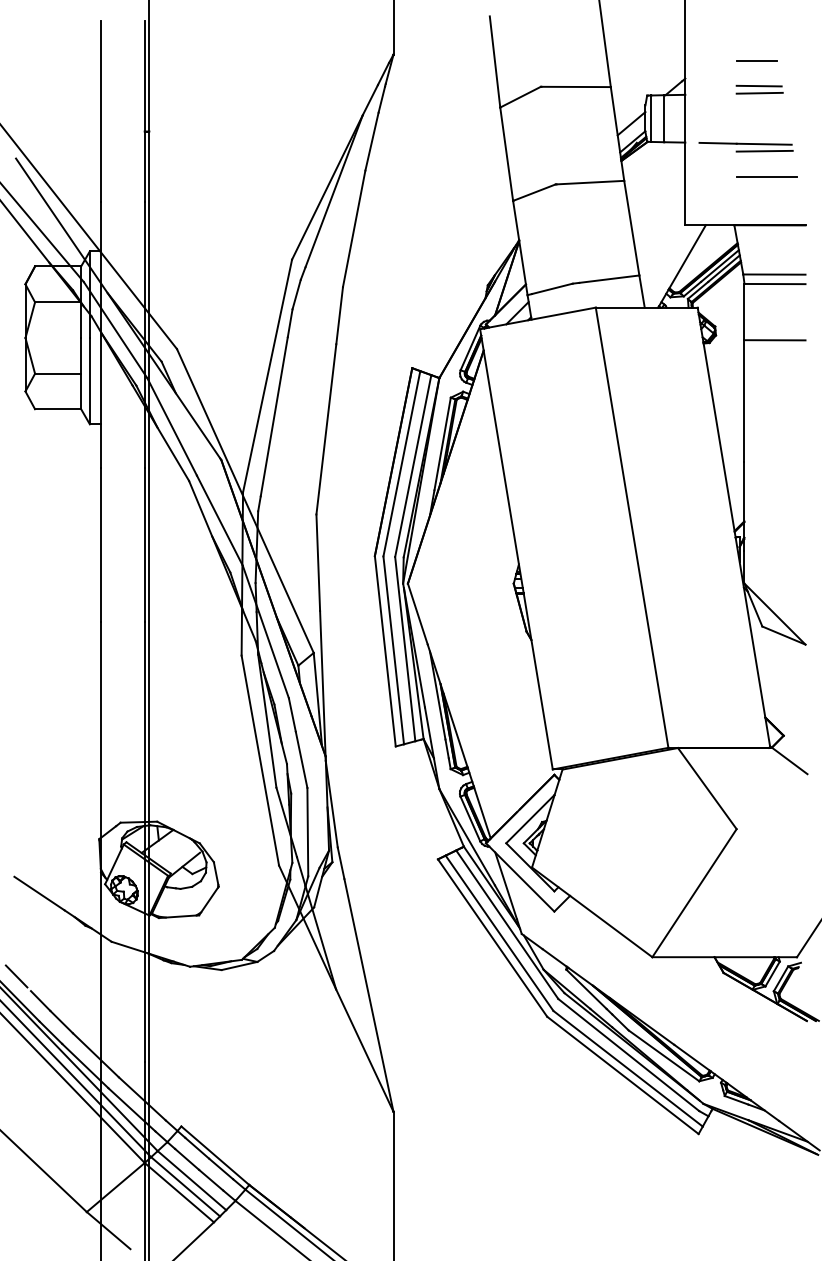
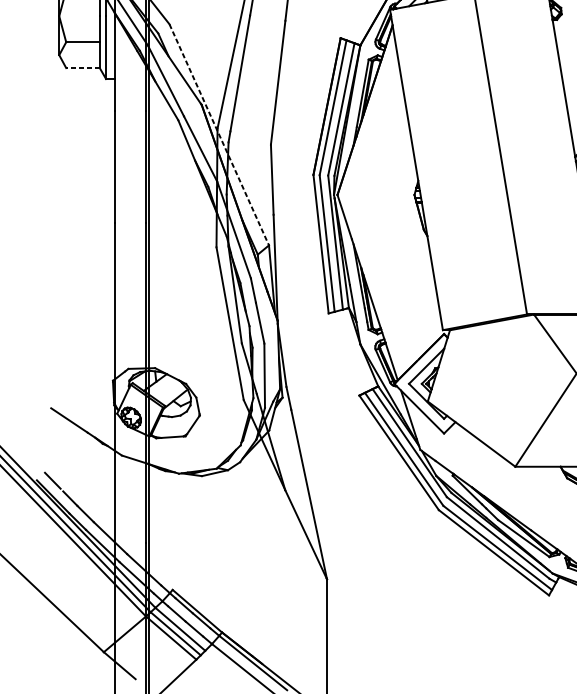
line: (57, 409) -> (82, 68), solid -> dashed
line: (245, 501) -> (219, 135), solid -> dashed

